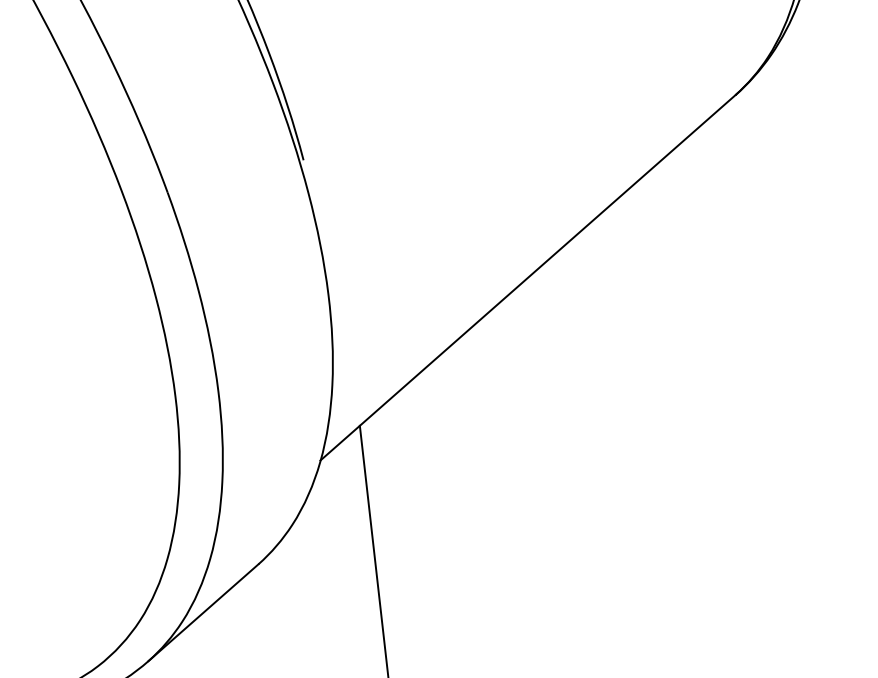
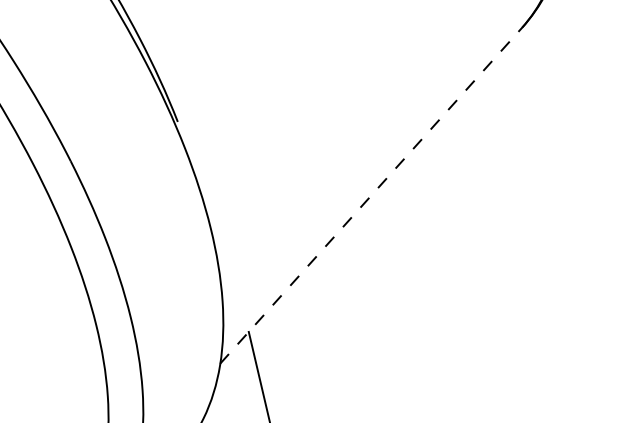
line: (528, 277) -> (371, 195), solid -> dashed

